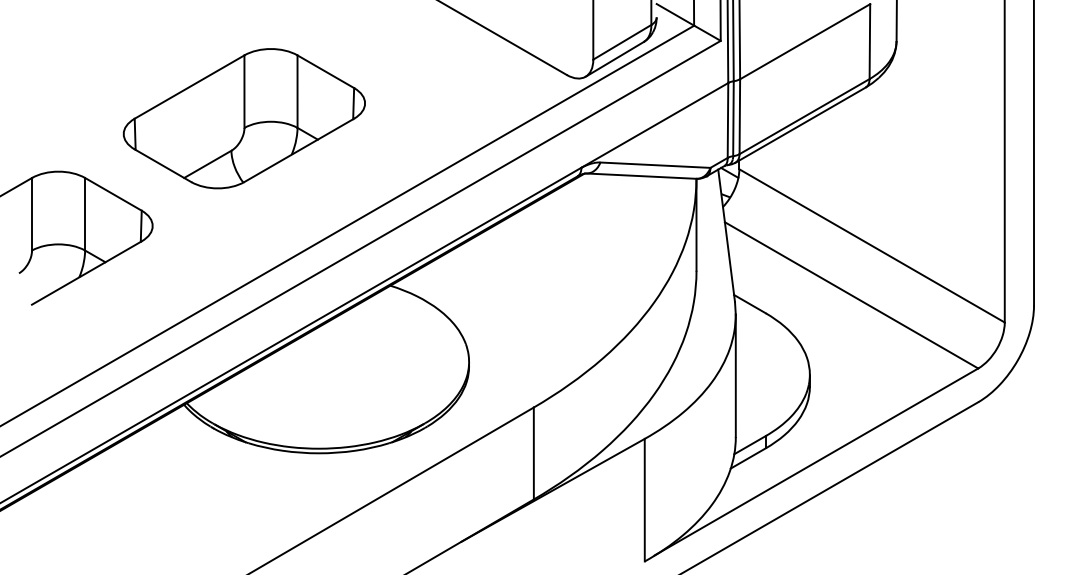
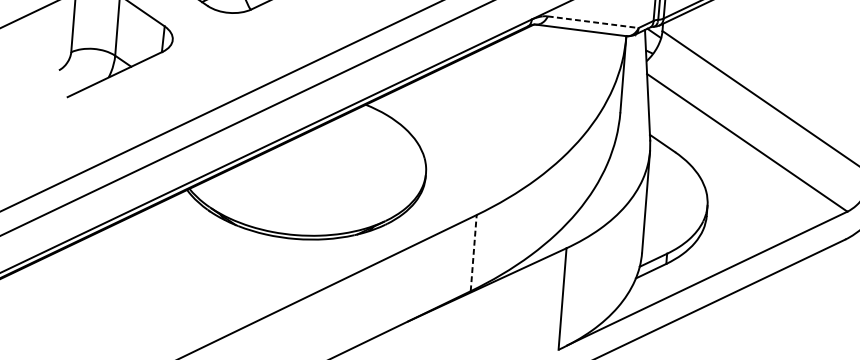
line: (655, 165) -> (593, 22), solid -> dashed
line: (533, 453) -> (473, 253), solid -> dashed

